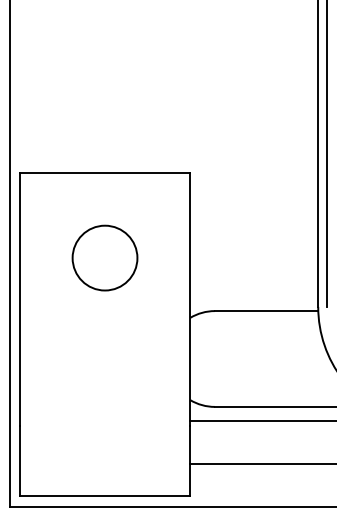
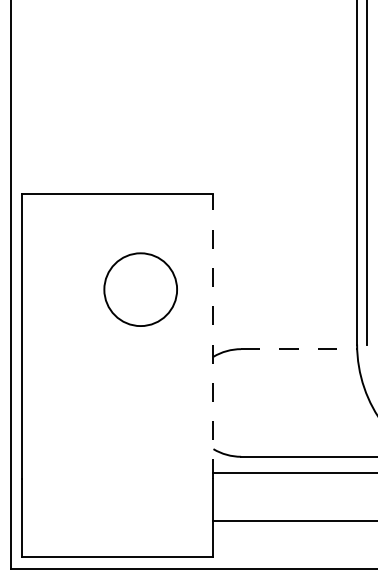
circle: (104, 257) -> (140, 289), moved
line: (190, 298) -> (213, 335), solid -> dashed
line: (266, 311) -> (299, 349), solid -> dashed

